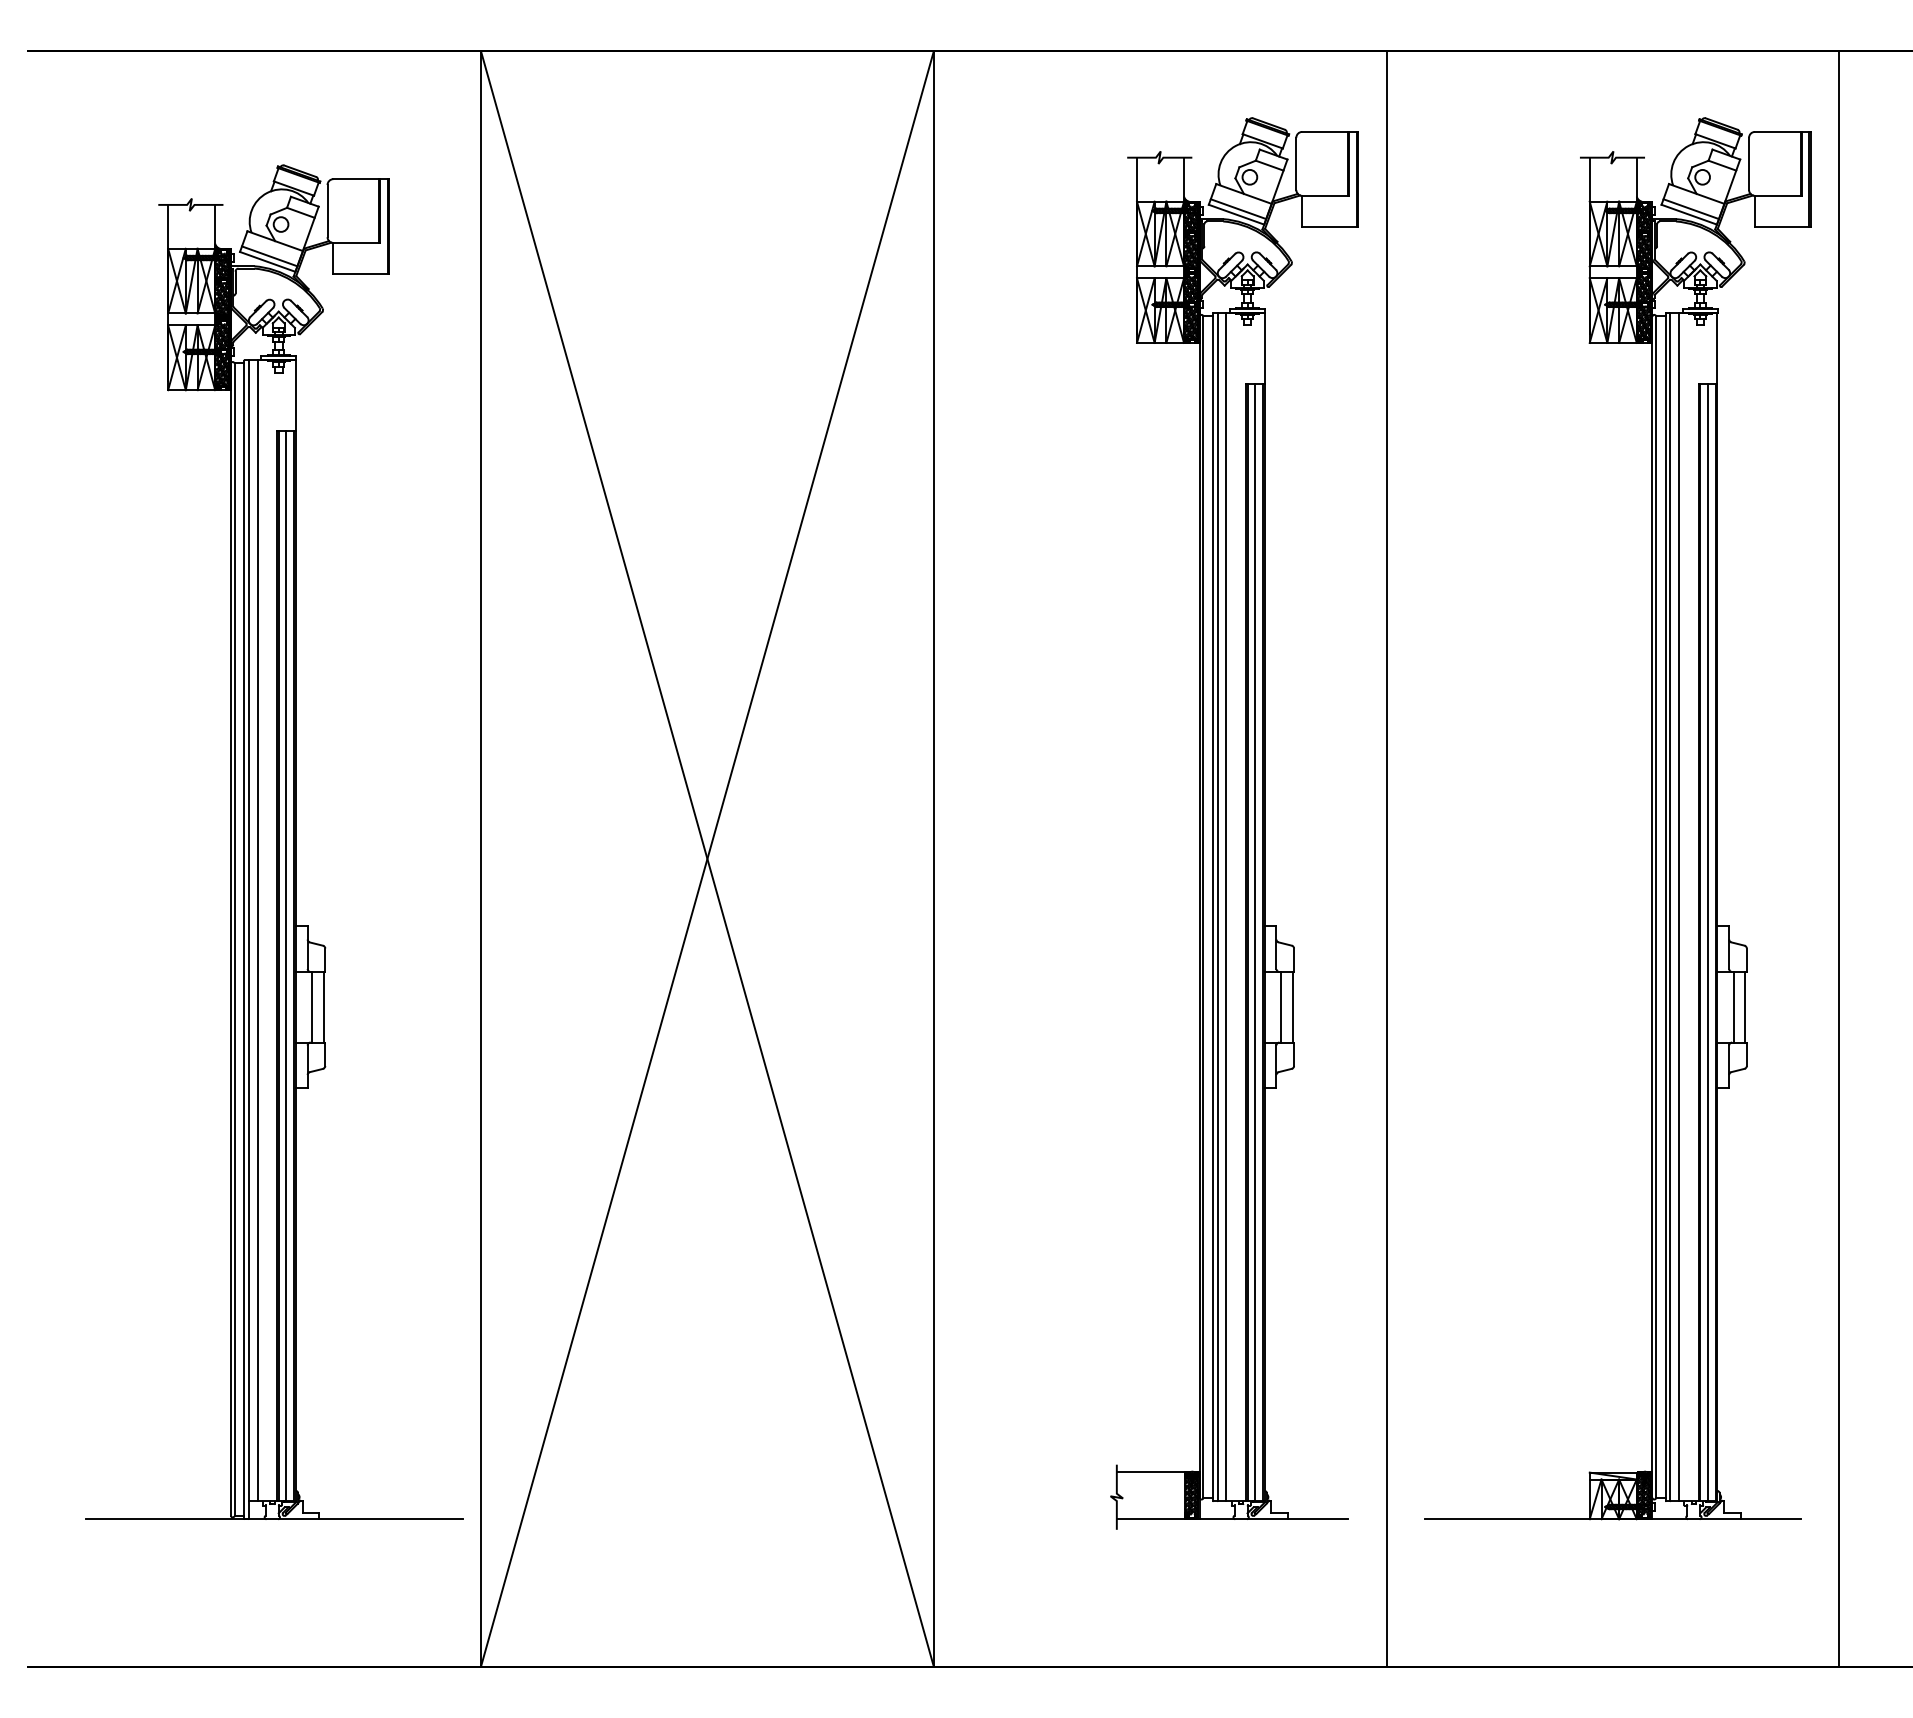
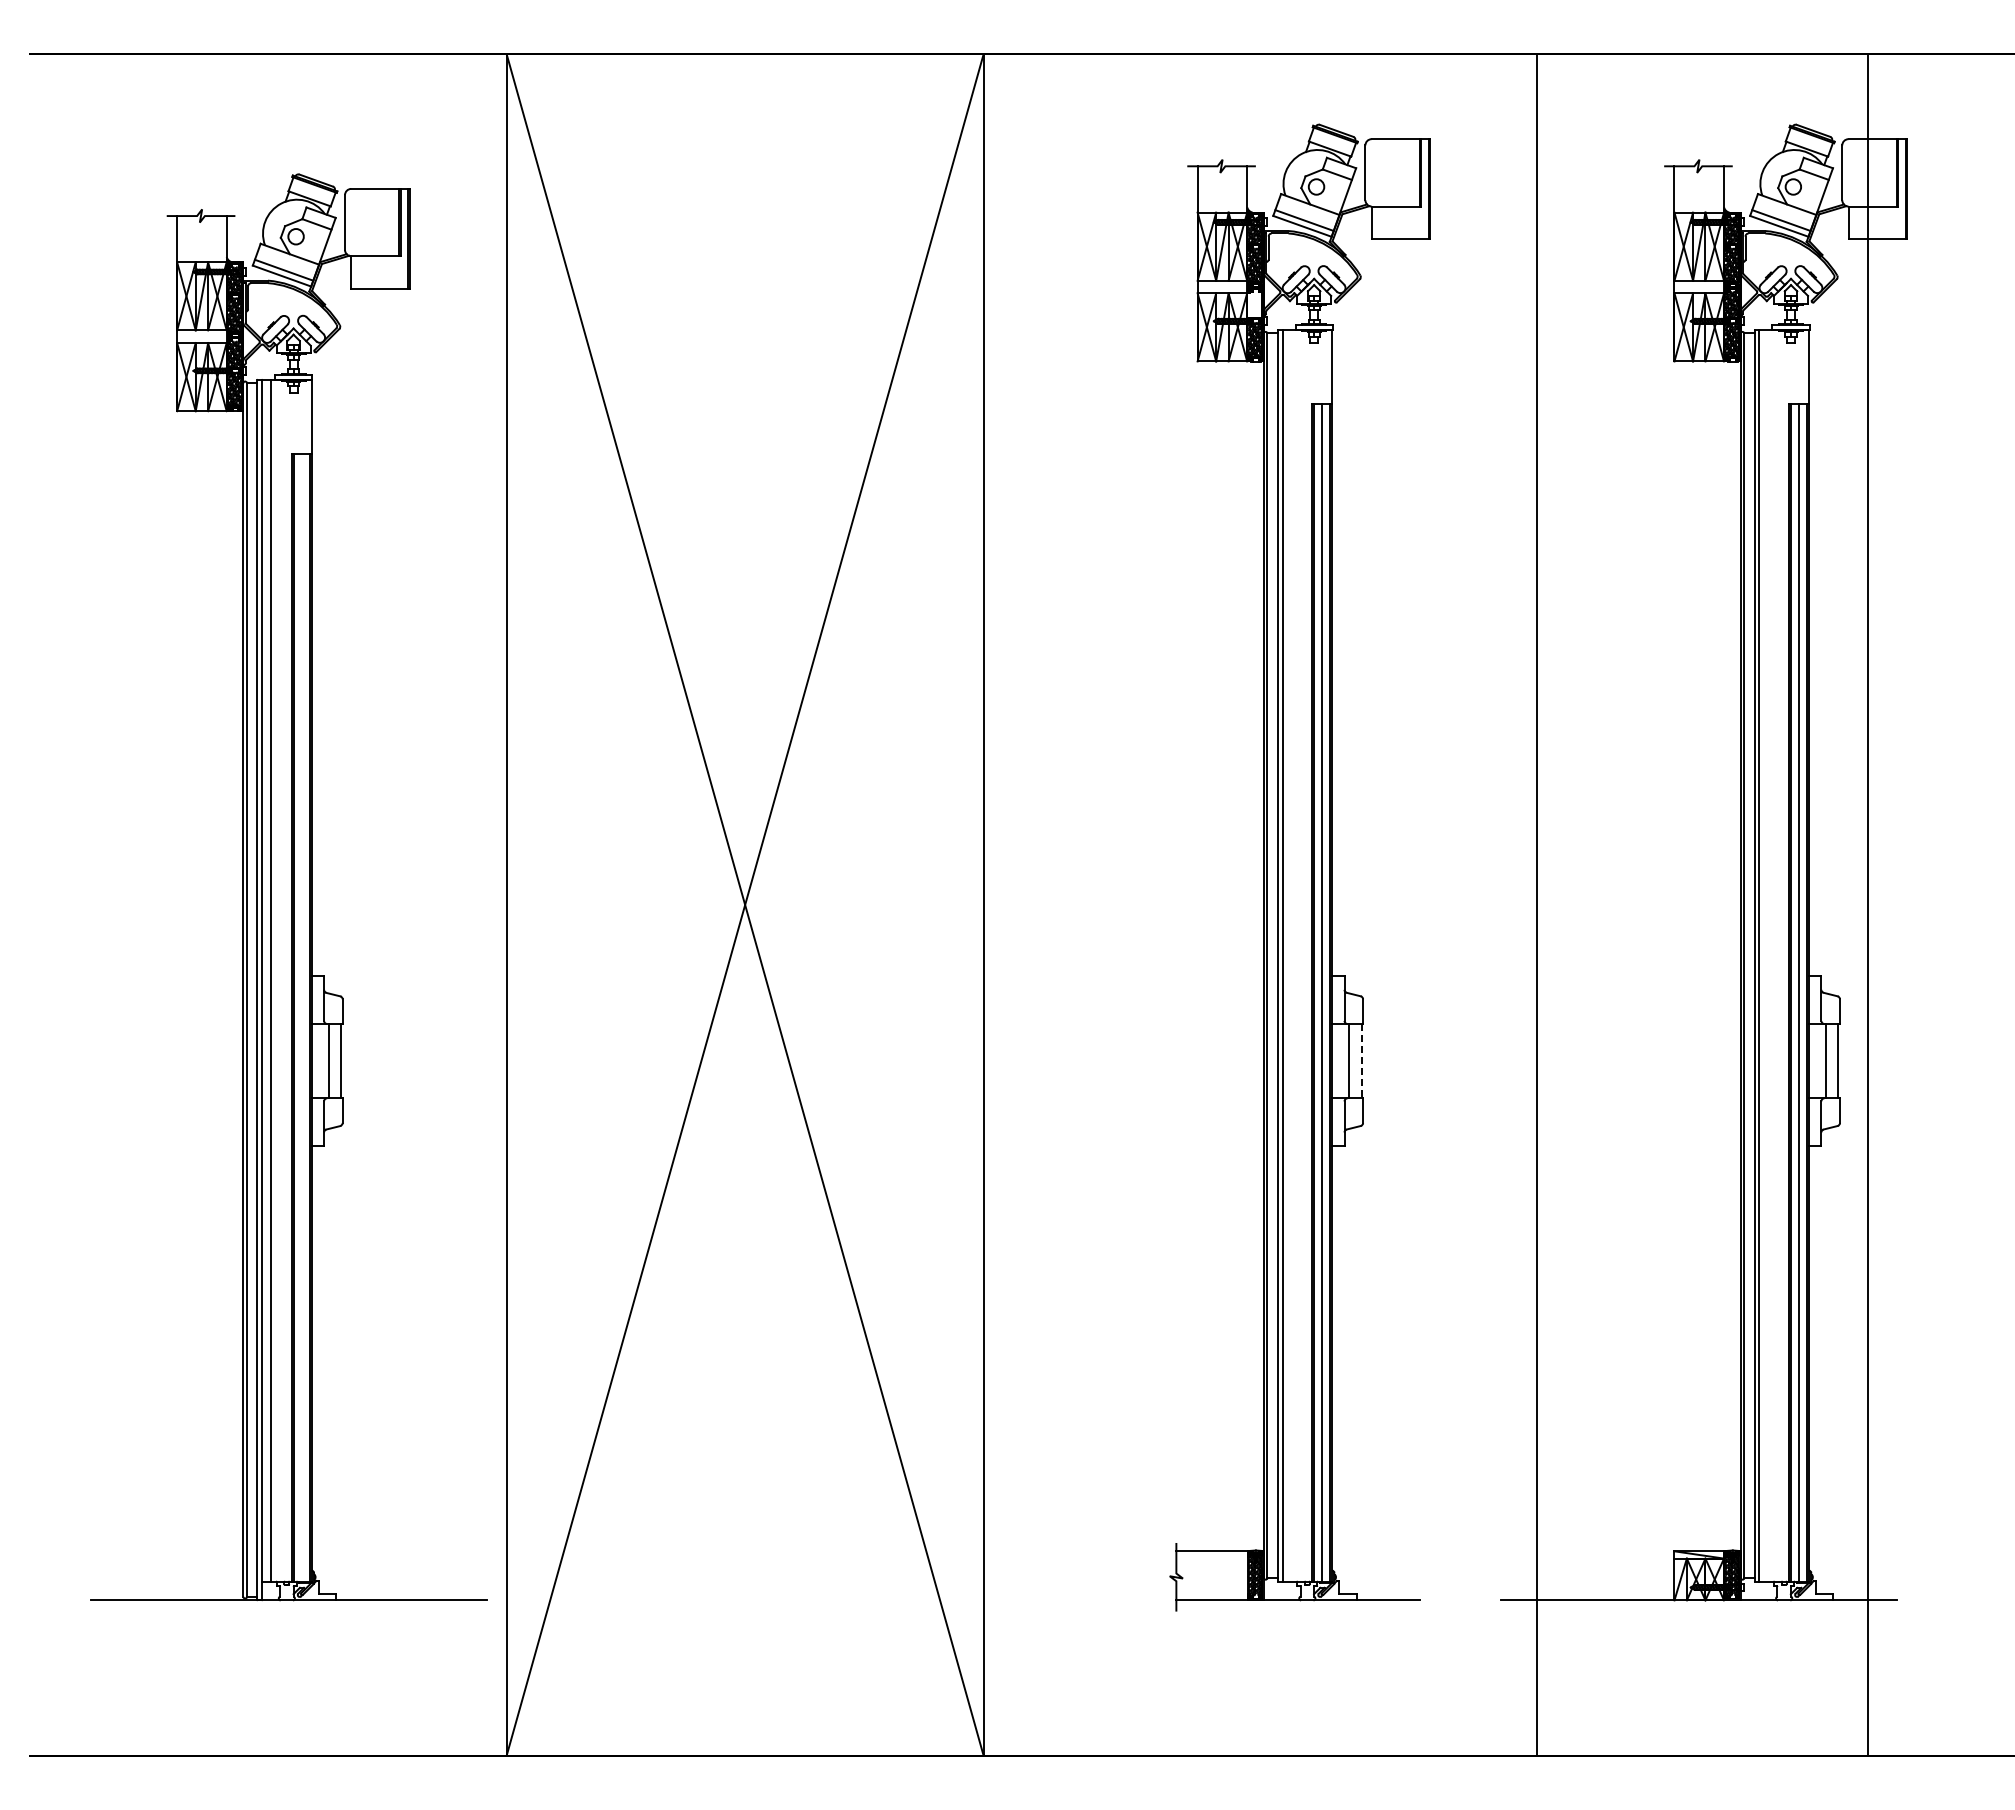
hatch: (1191, 288) -> (1255, 304), removed
line: (1386, 858) -> (1537, 904), moved
line: (1839, 858) -> (1868, 904), moved
line: (1226, 906) -> (1291, 955), removed
line: (1678, 906) -> (1768, 955), removed
line: (286, 965) -> (301, 1017), removed
line: (1292, 1007) -> (1361, 1061), solid -> dashed

